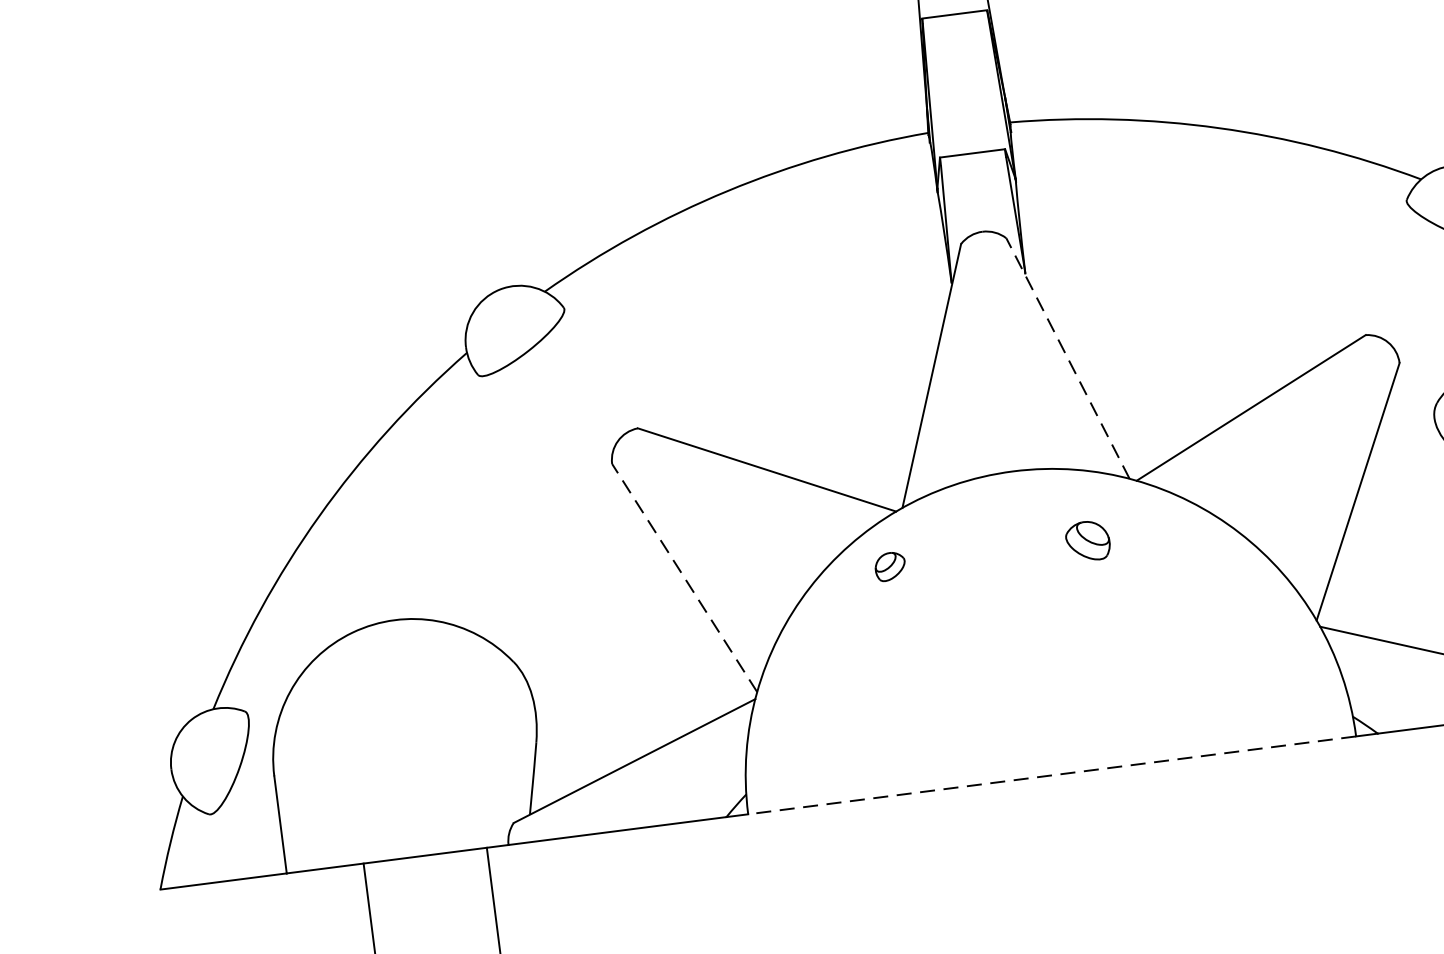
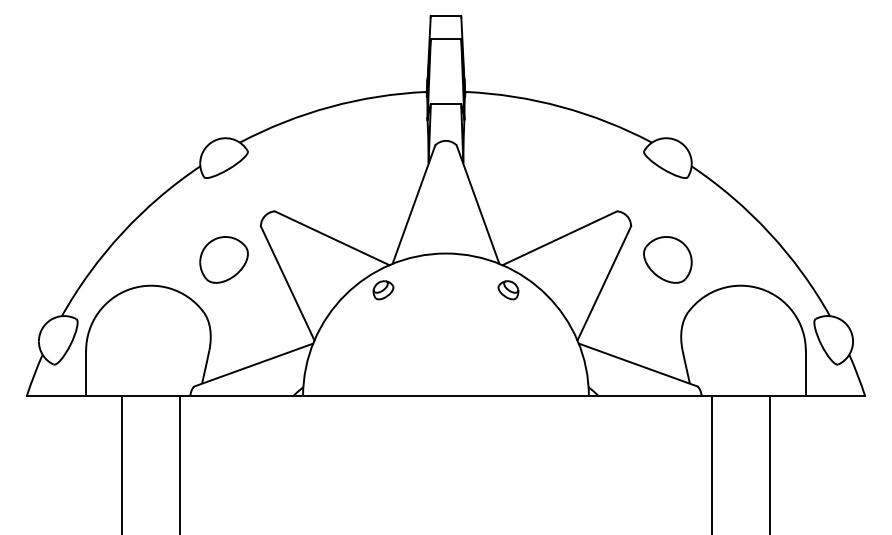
line: (1066, 358) -> (477, 204), dashed -> solid
part: (1088, 541) -> (508, 290), moved
part: (541, 544) -> (223, 259), added
part: (890, 567) -> (383, 290), size x1.43
line: (684, 576) -> (287, 282), dashed -> solid
line: (1051, 775) -> (445, 396), dashed -> solid

